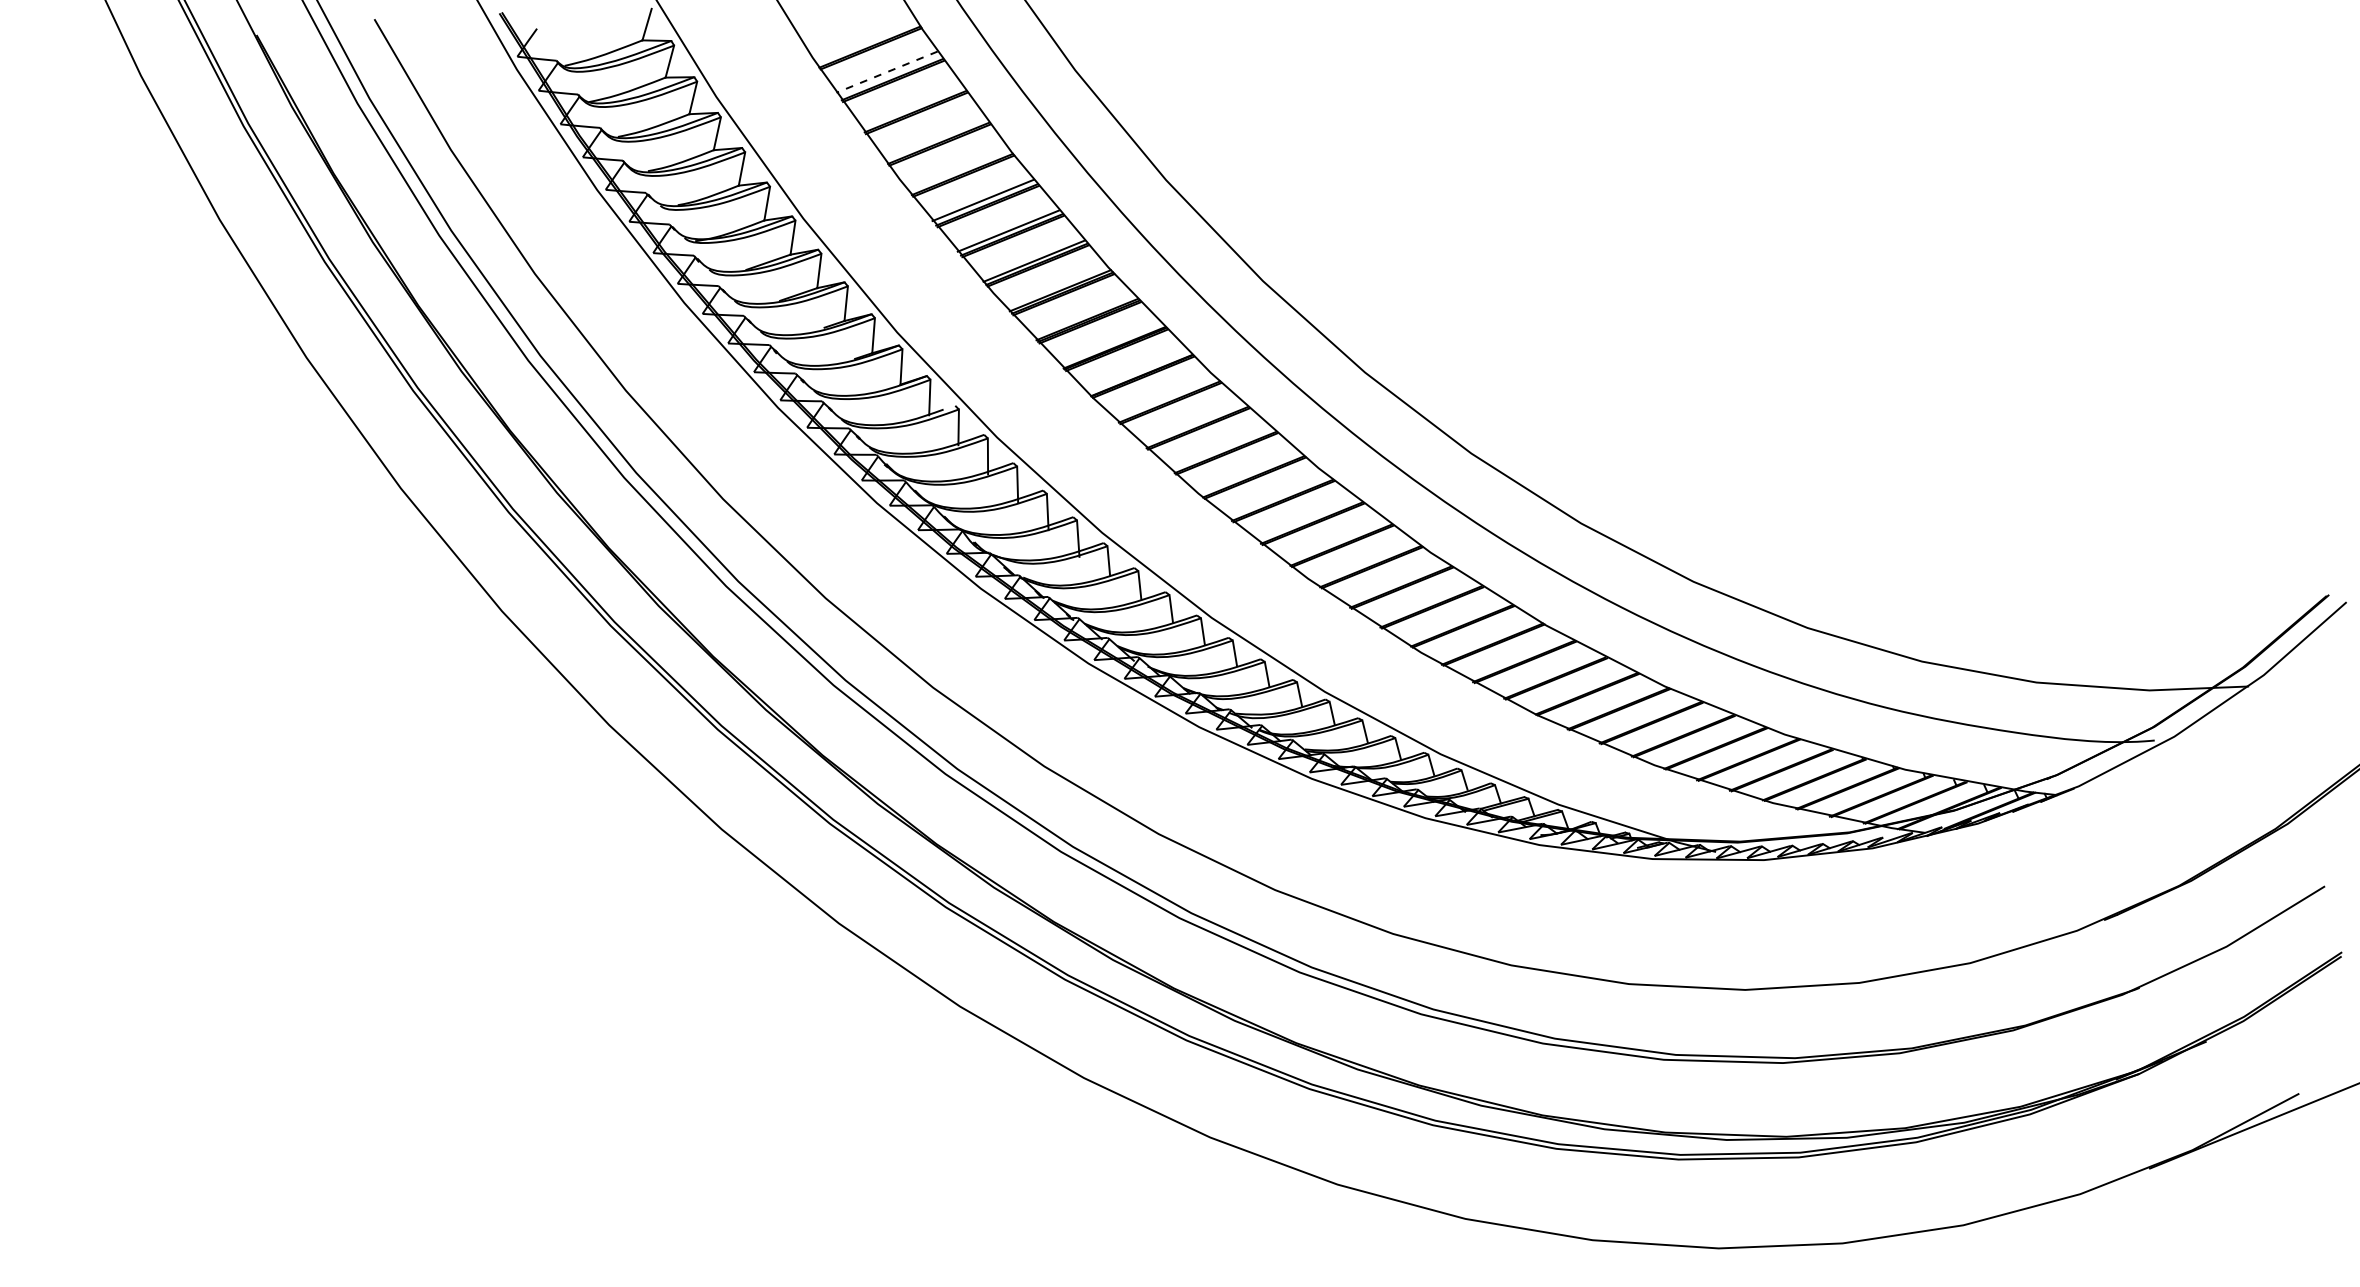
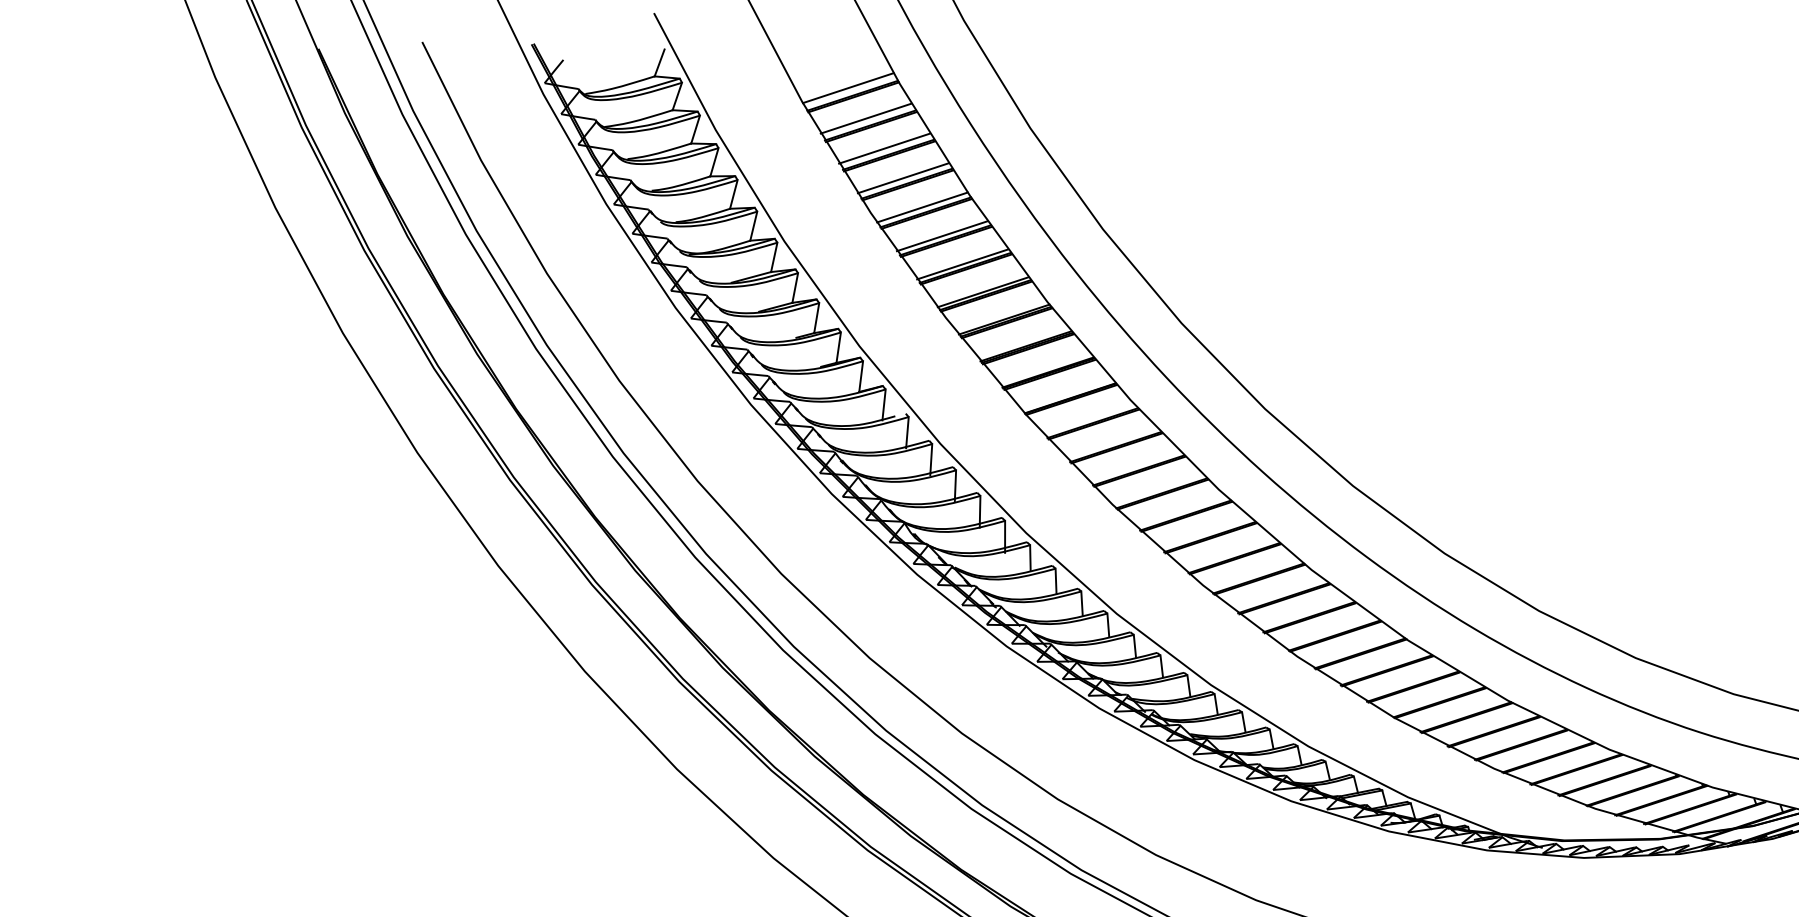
line: (863, 38) -> (847, 87), added
line: (887, 72) -> (866, 118), dashed -> solid
line: (909, 104) -> (883, 148), added
line: (933, 136) -> (902, 177), added
line: (957, 168) -> (921, 206), added

